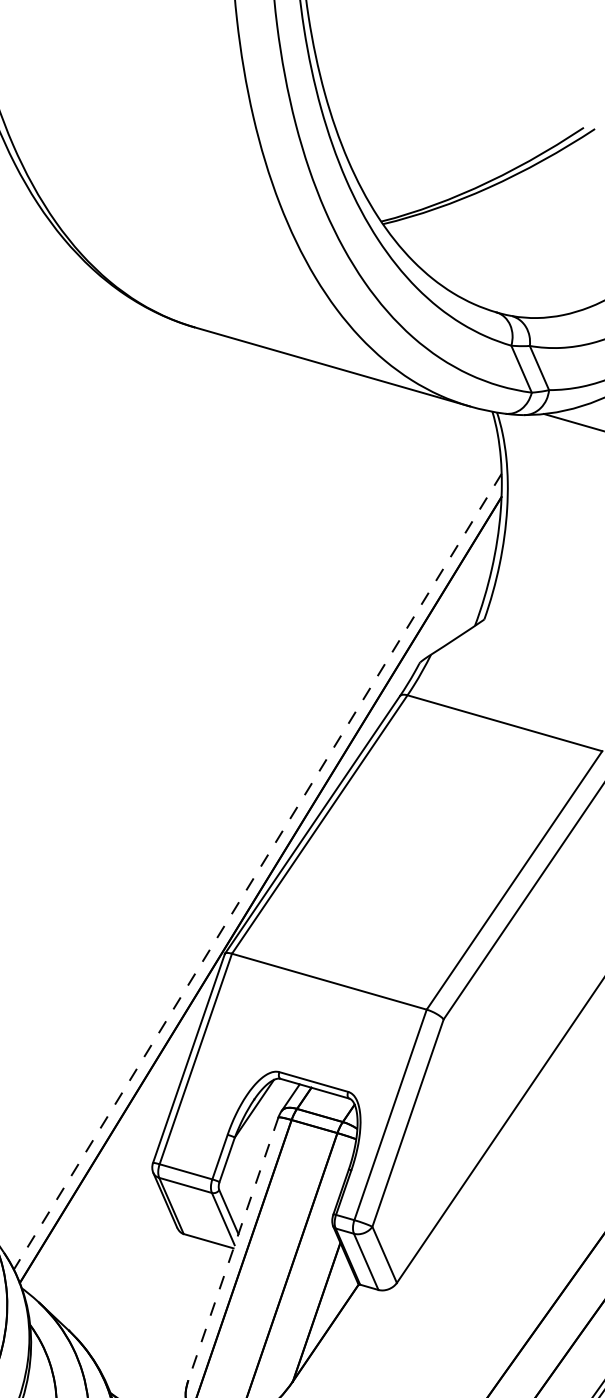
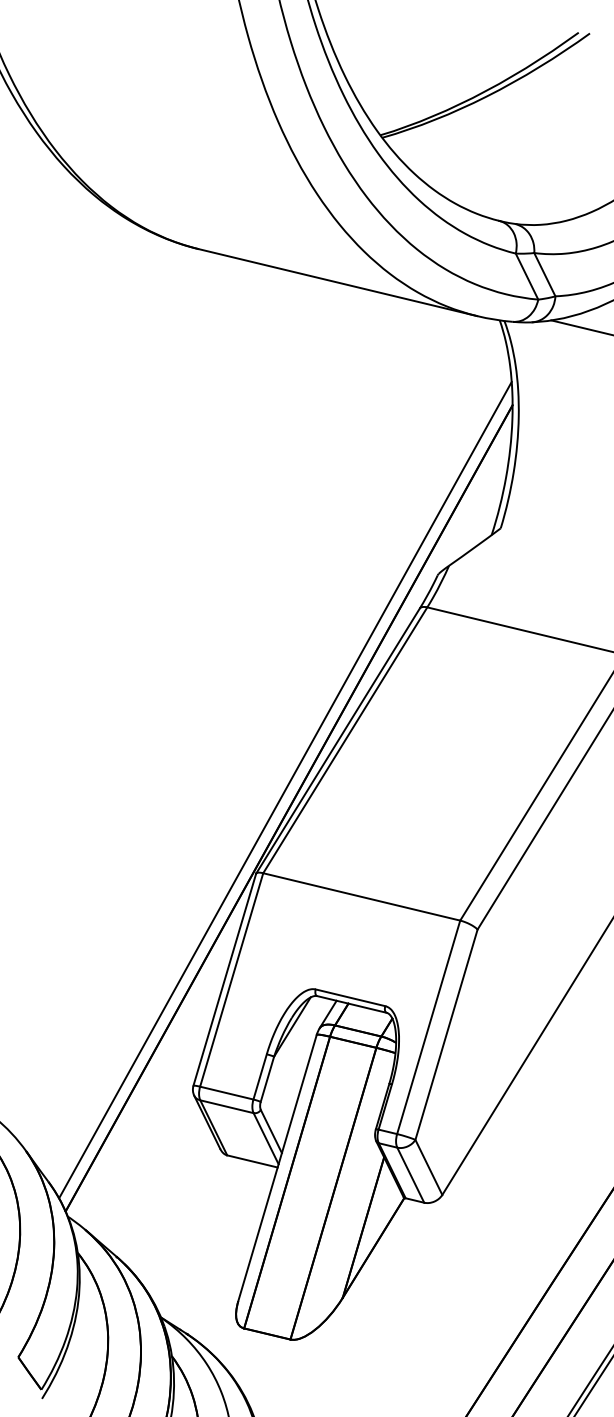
line: (257, 872) -> (285, 790), dashed -> solid
line: (233, 1249) -> (277, 1168), dashed -> solid

